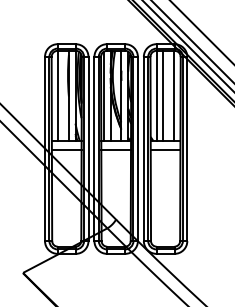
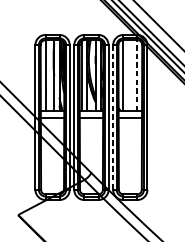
line: (163, 95) -> (128, 75), removed
line: (174, 95) -> (137, 75), solid -> dashed
line: (143, 149) -> (112, 117), solid -> dashed

